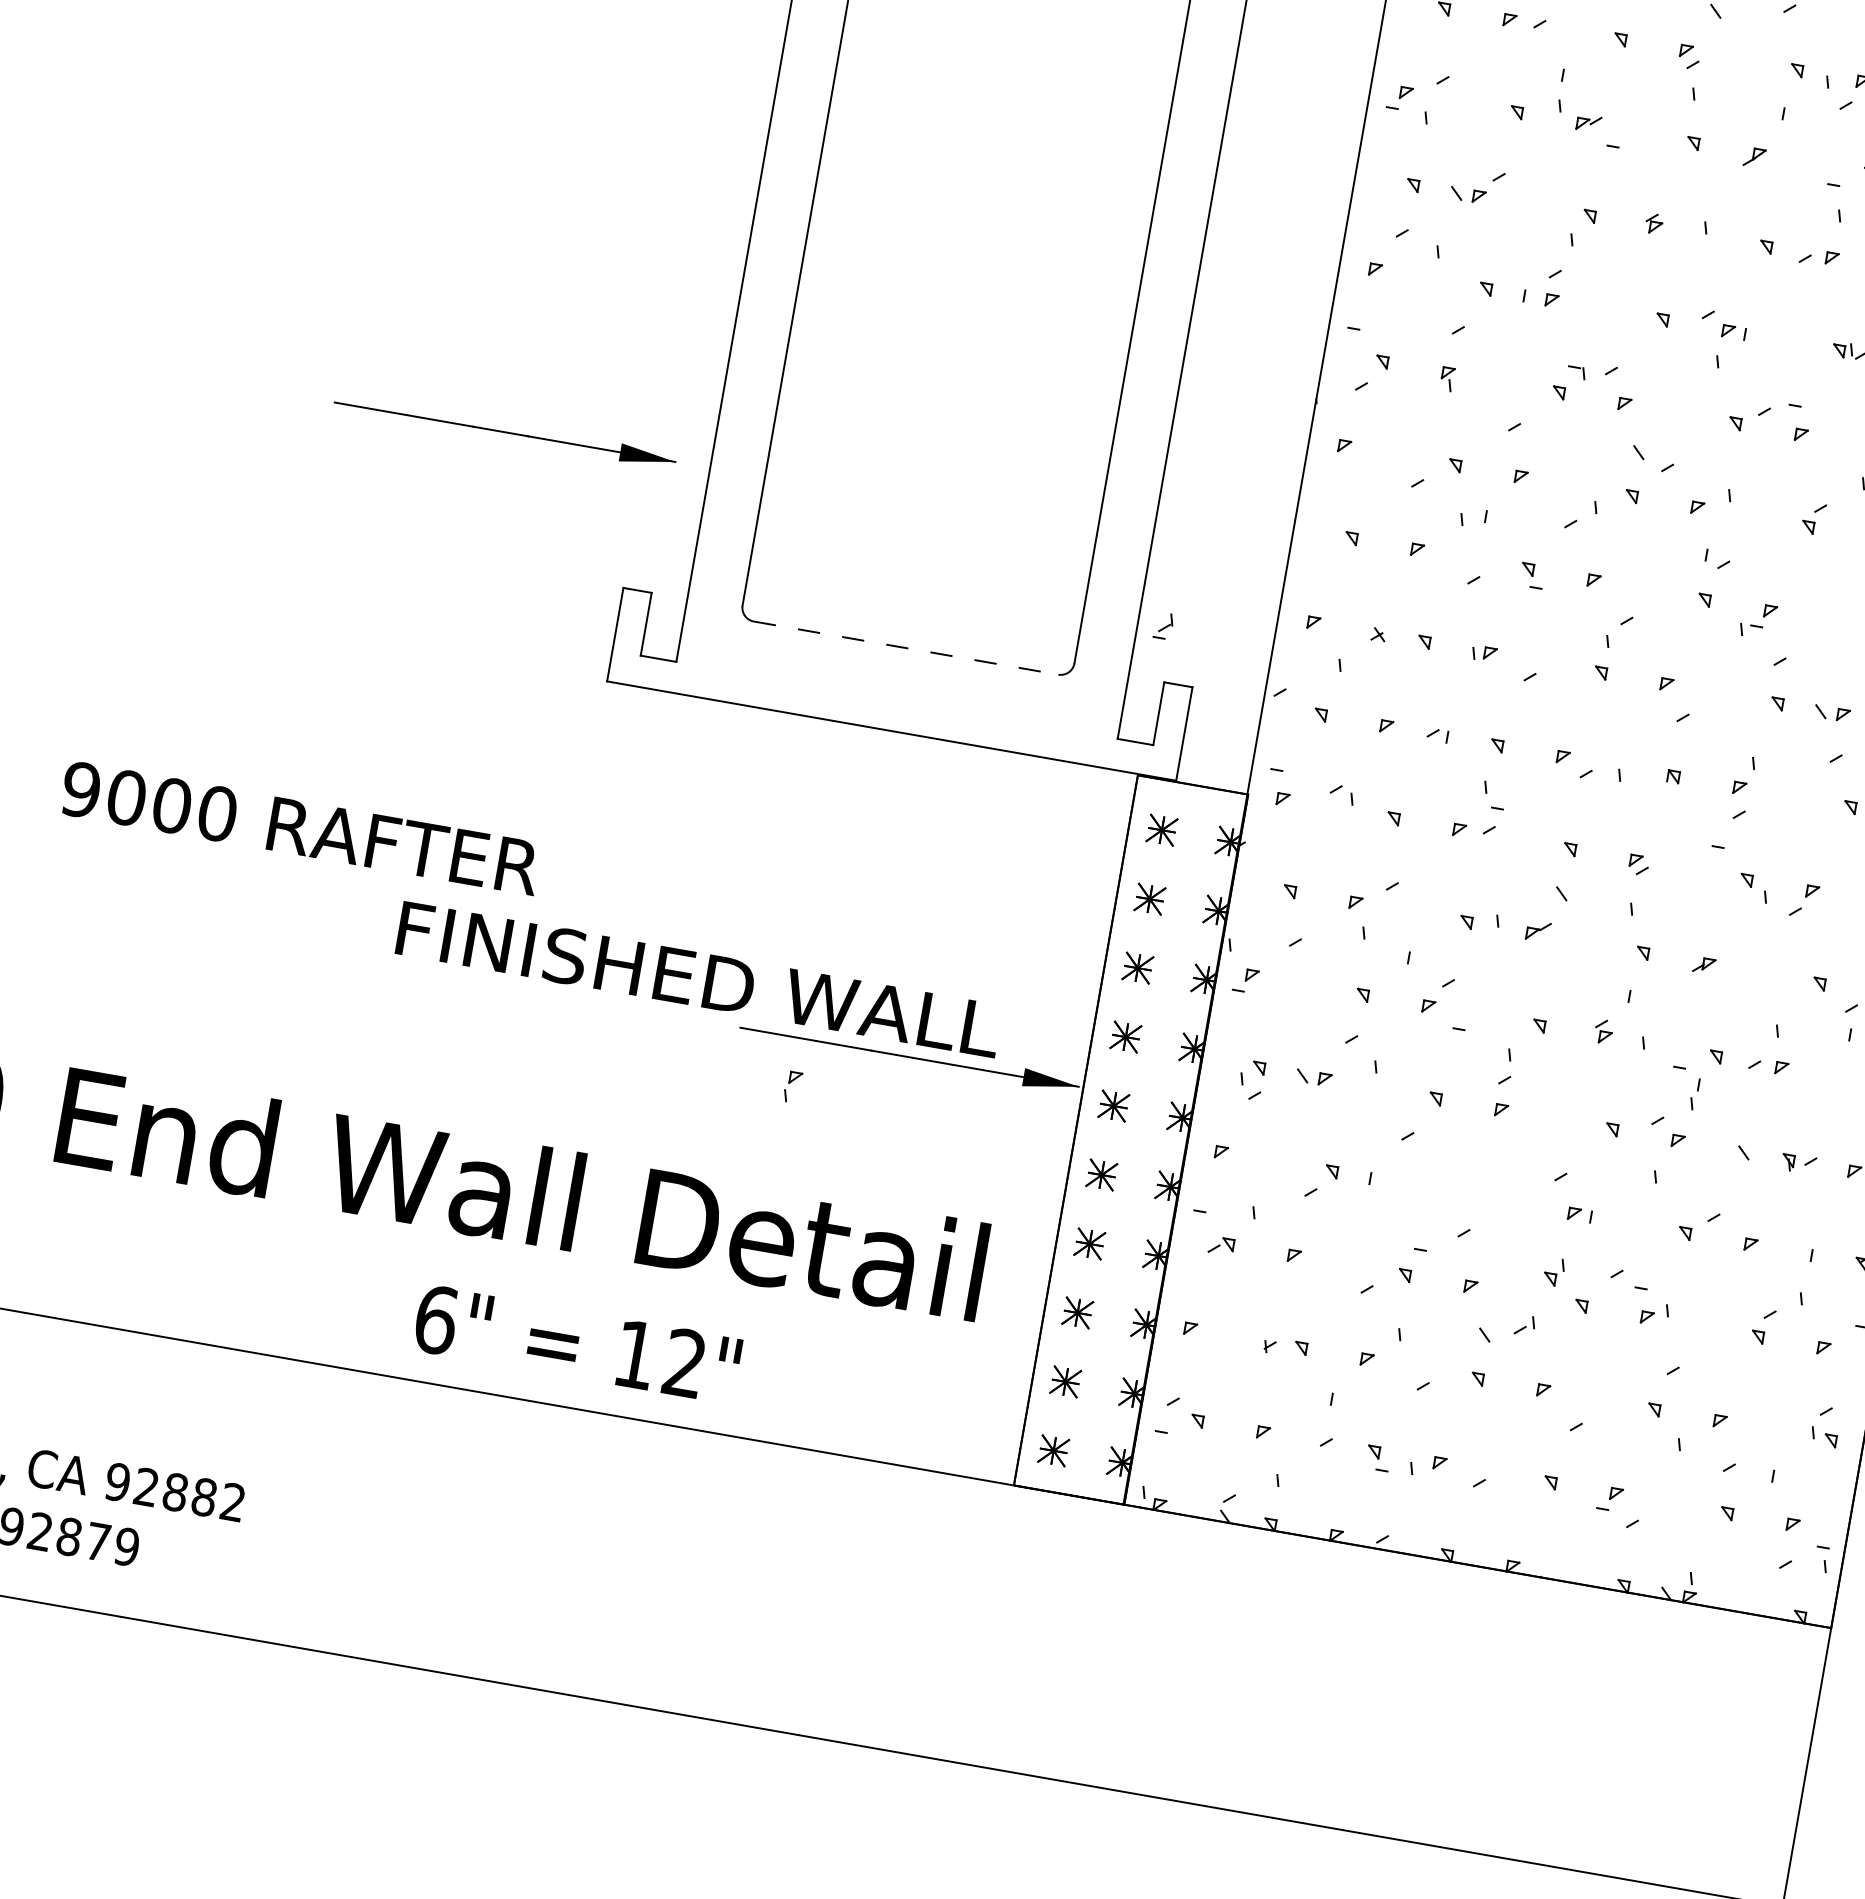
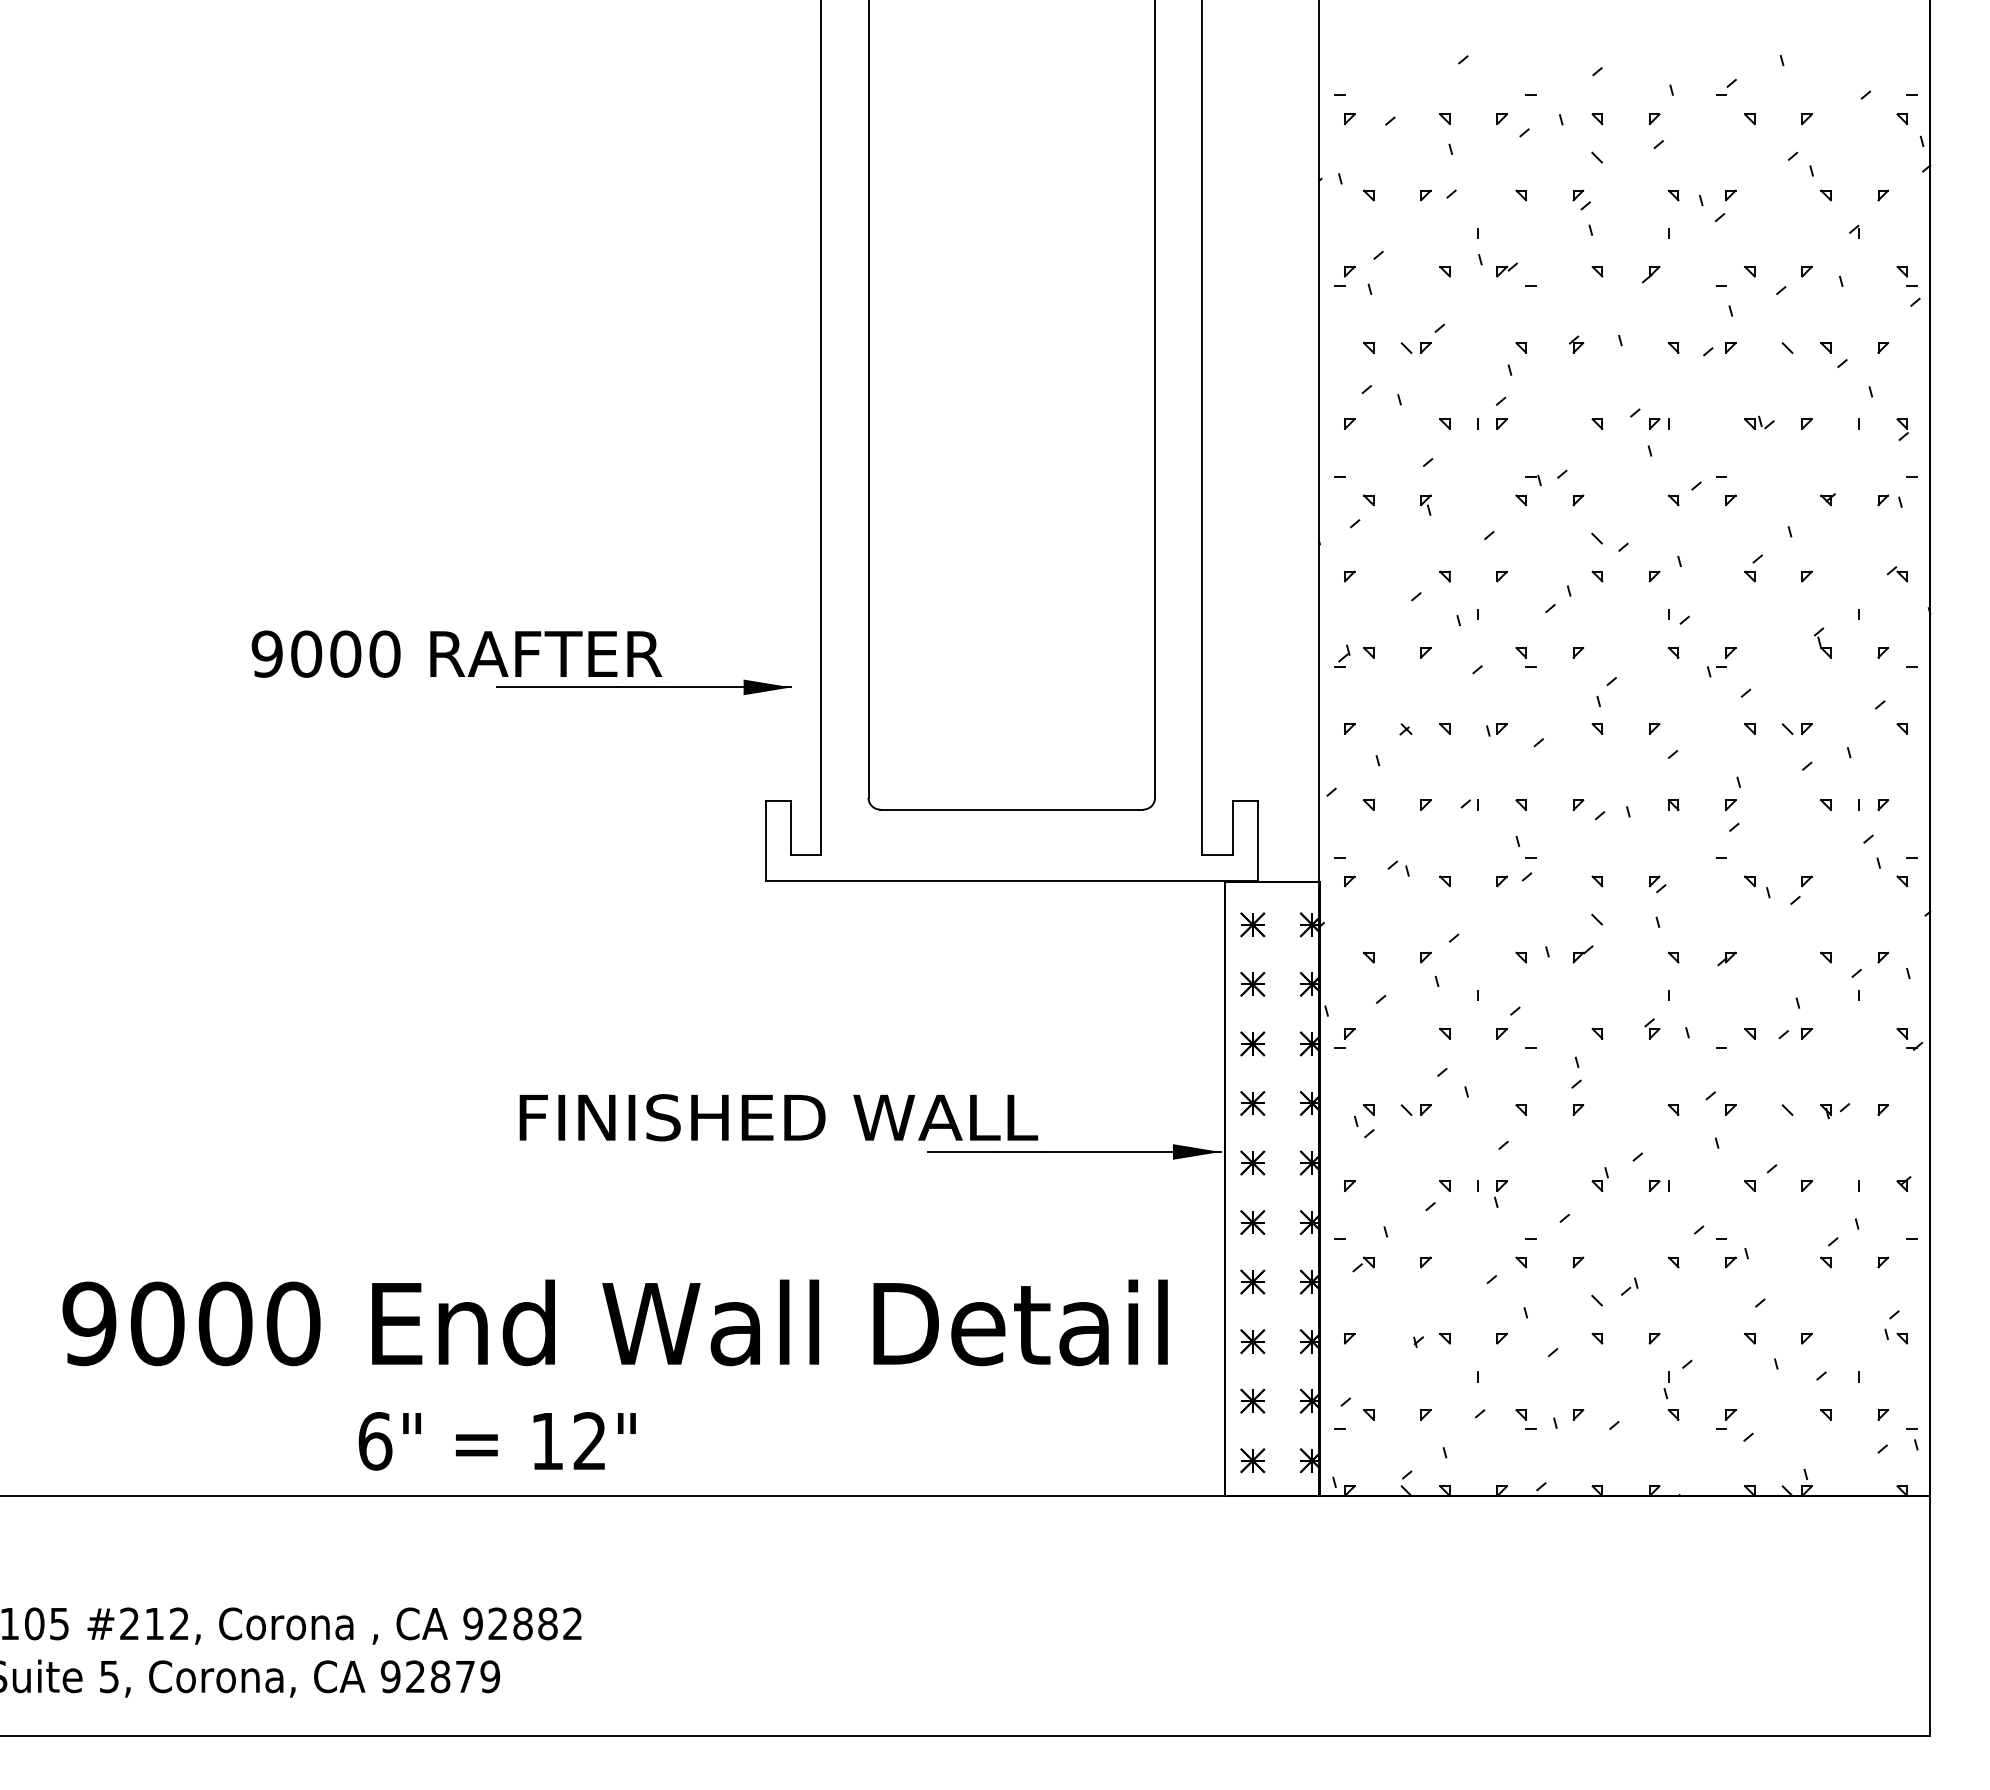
part: (1164, 624) -> (1342, 655), moved
line: (906, 648) -> (1012, 809), dashed -> solid
text: (300, 827) -> (456, 653), moved
text: (698, 979) -> (778, 1117), moved
part: (792, 1086) -> (1500, 1193), moved
part: (1694, 1094) -> (1666, 1385), moved
part: (1553, 1271) -> (1599, 1179), moved
text: (576, 1344) -> (496, 1441), moved

